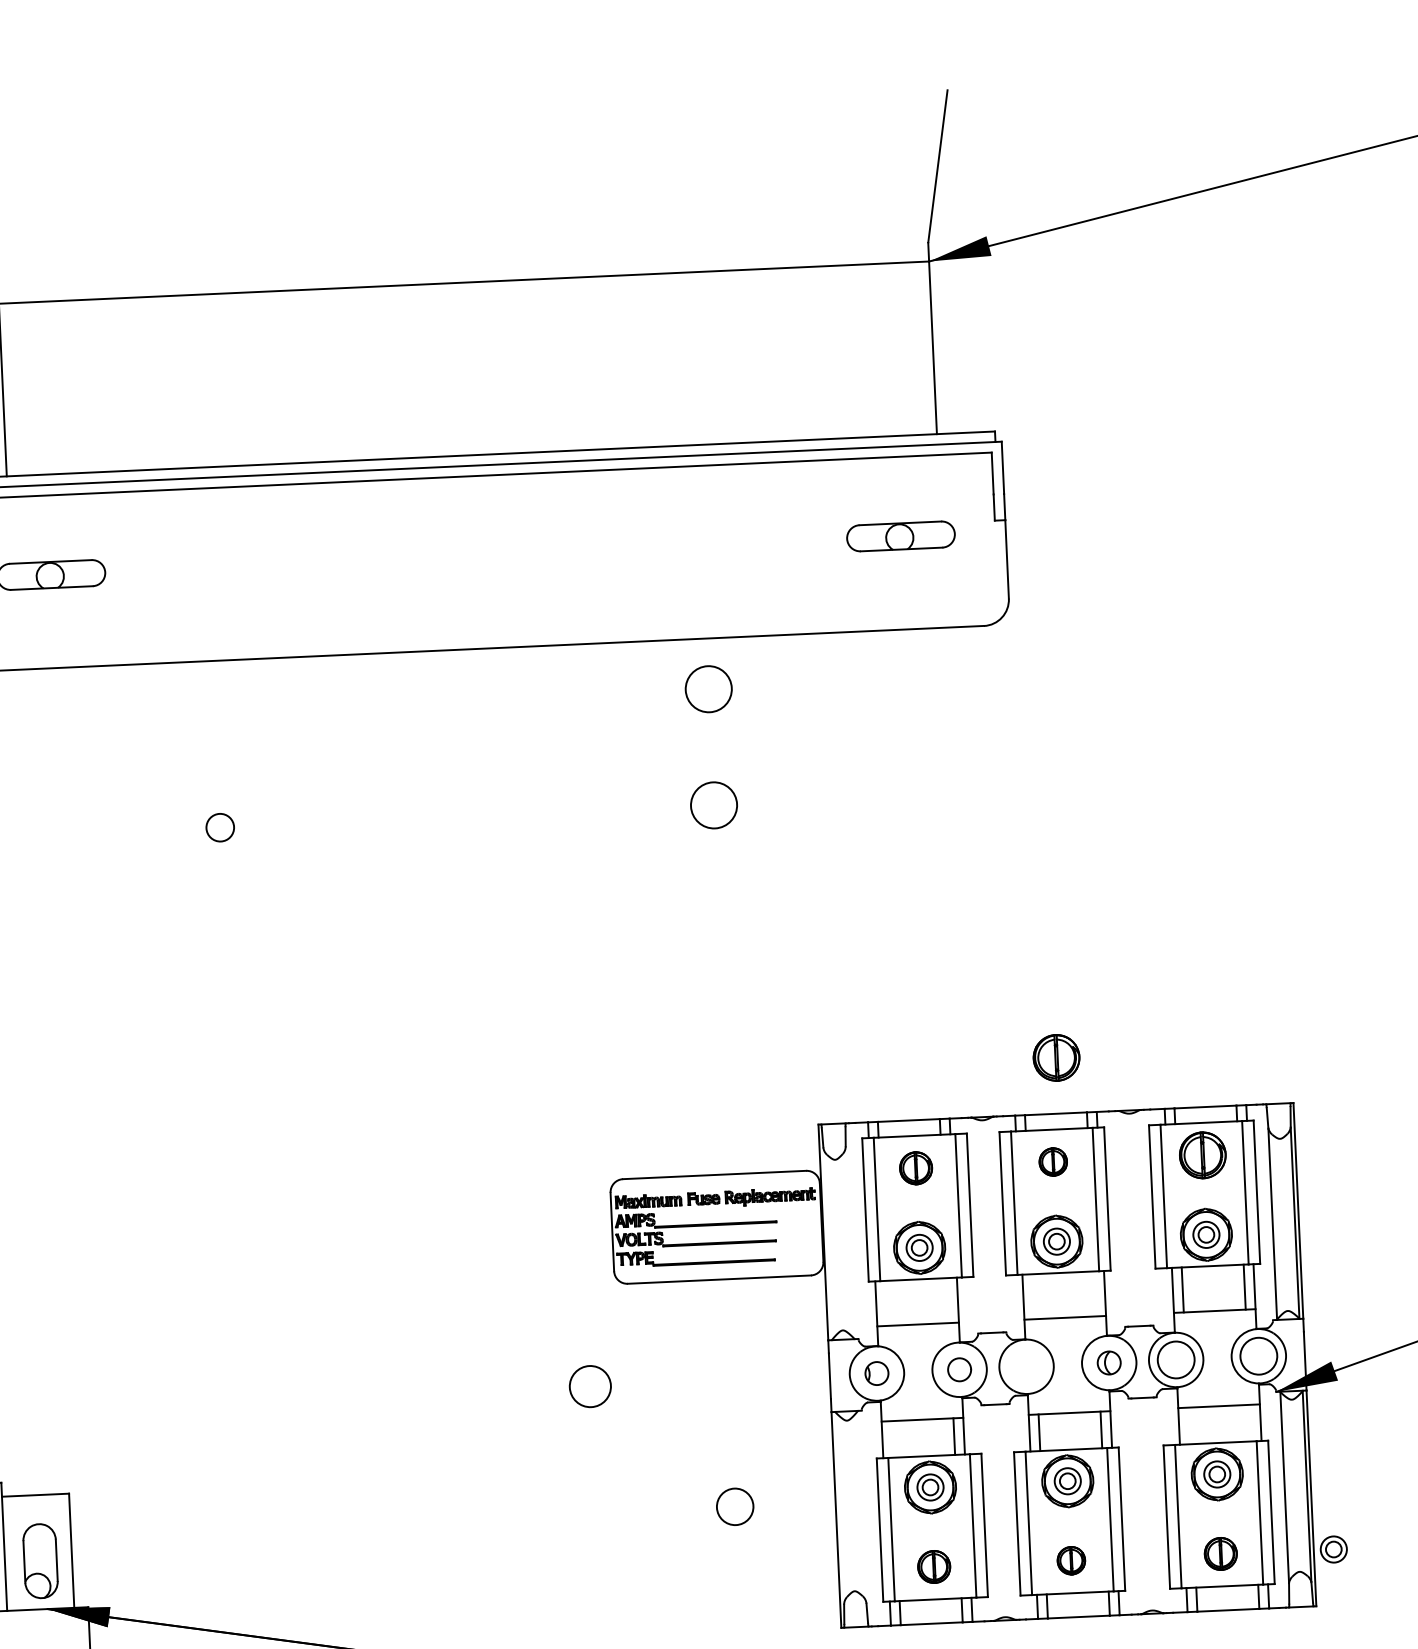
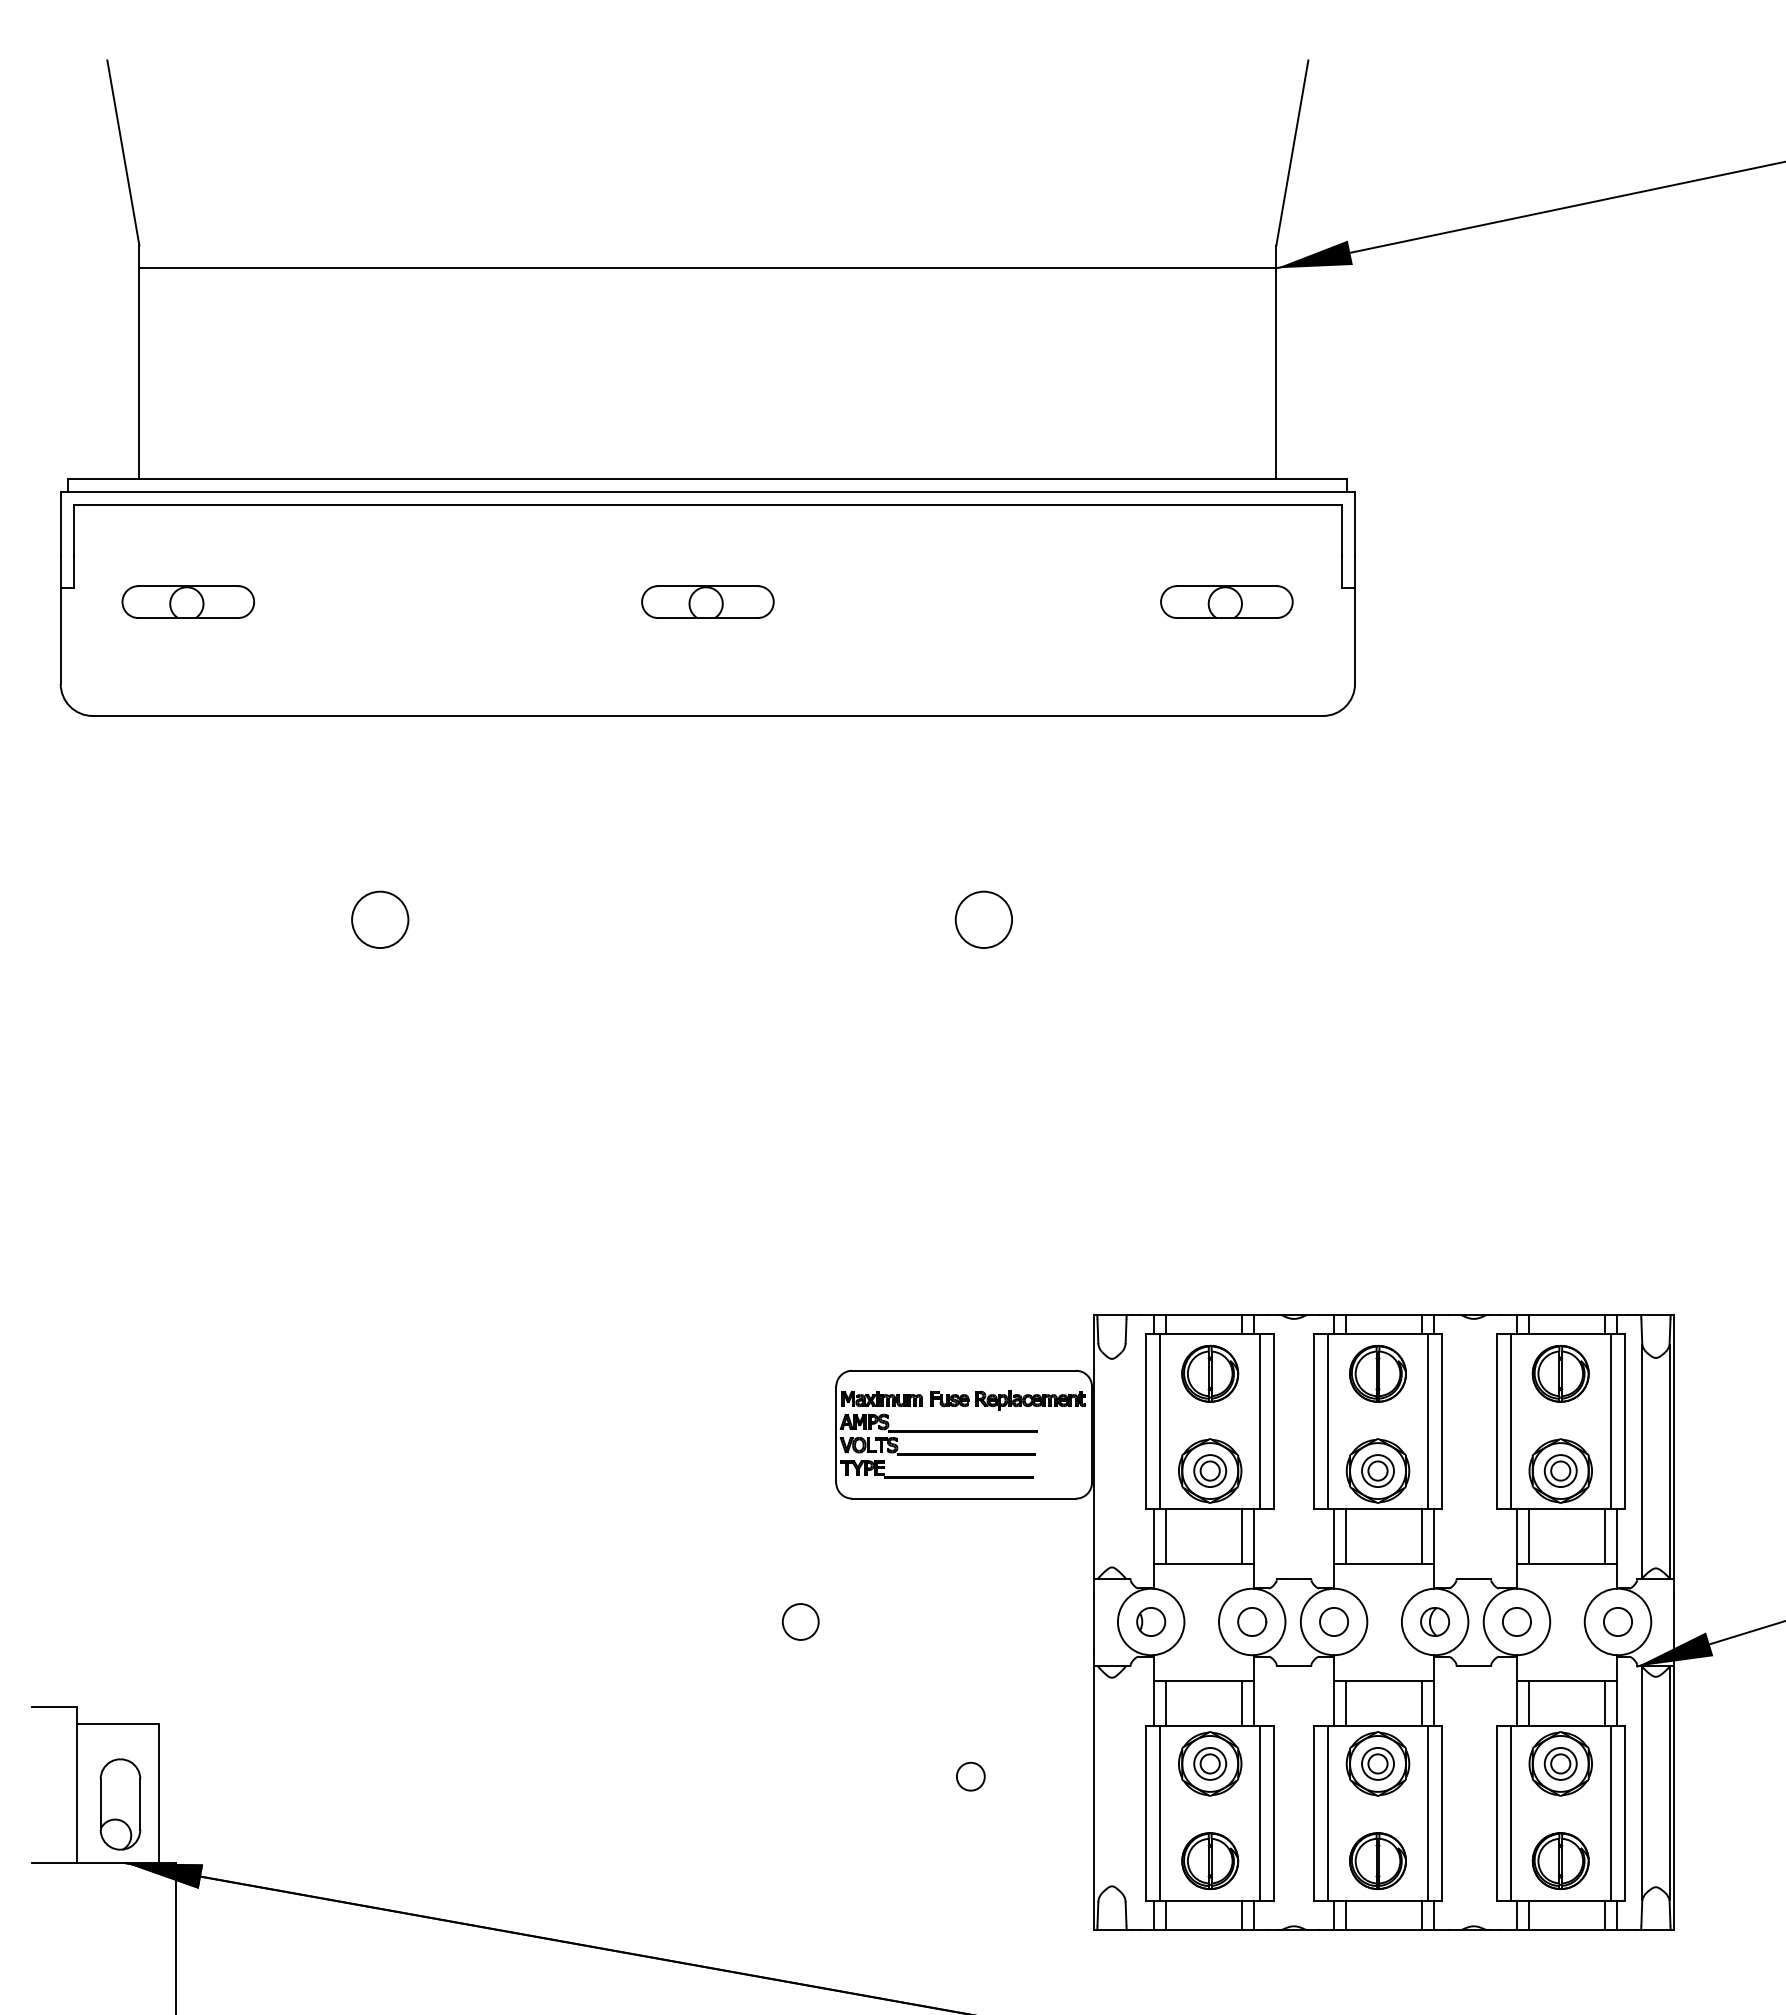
part: (476, 555) -> (707, 601), added
circle: (708, 688) -> (983, 777), removed
circle: (220, 827) -> (380, 919), size x1.67
part: (1056, 1057) -> (1387, 1246), removed
part: (1052, 1161) -> (1377, 1373), size x1.67
part: (916, 1168) -> (1210, 1373), size x1.43
line: (1094, 1293) -> (1421, 1536), added
line: (1033, 1296) -> (1346, 1536), added
line: (948, 1300) -> (1242, 1536), added
line: (886, 1303) -> (1166, 1536), added
circle: (1258, 1355) -> (1617, 1621), size x0.62
circle: (1175, 1359) -> (1516, 1621), size x0.62
circle: (1026, 1366) -> (1333, 1621), added
circle: (590, 1386) -> (800, 1621), size x0.71
line: (1250, 1422) -> (1604, 1702), added
line: (1188, 1425) -> (1528, 1702), added
line: (892, 1438) -> (1166, 1702), added
circle: (734, 1506) -> (970, 1776), size x0.62
part: (1333, 1549) -> (1698, 1861), removed
part: (1220, 1553) -> (1560, 1860), size x1.43
part: (1070, 1560) -> (1377, 1860), size x1.67
part: (934, 1566) -> (1210, 1860), size x1.43

